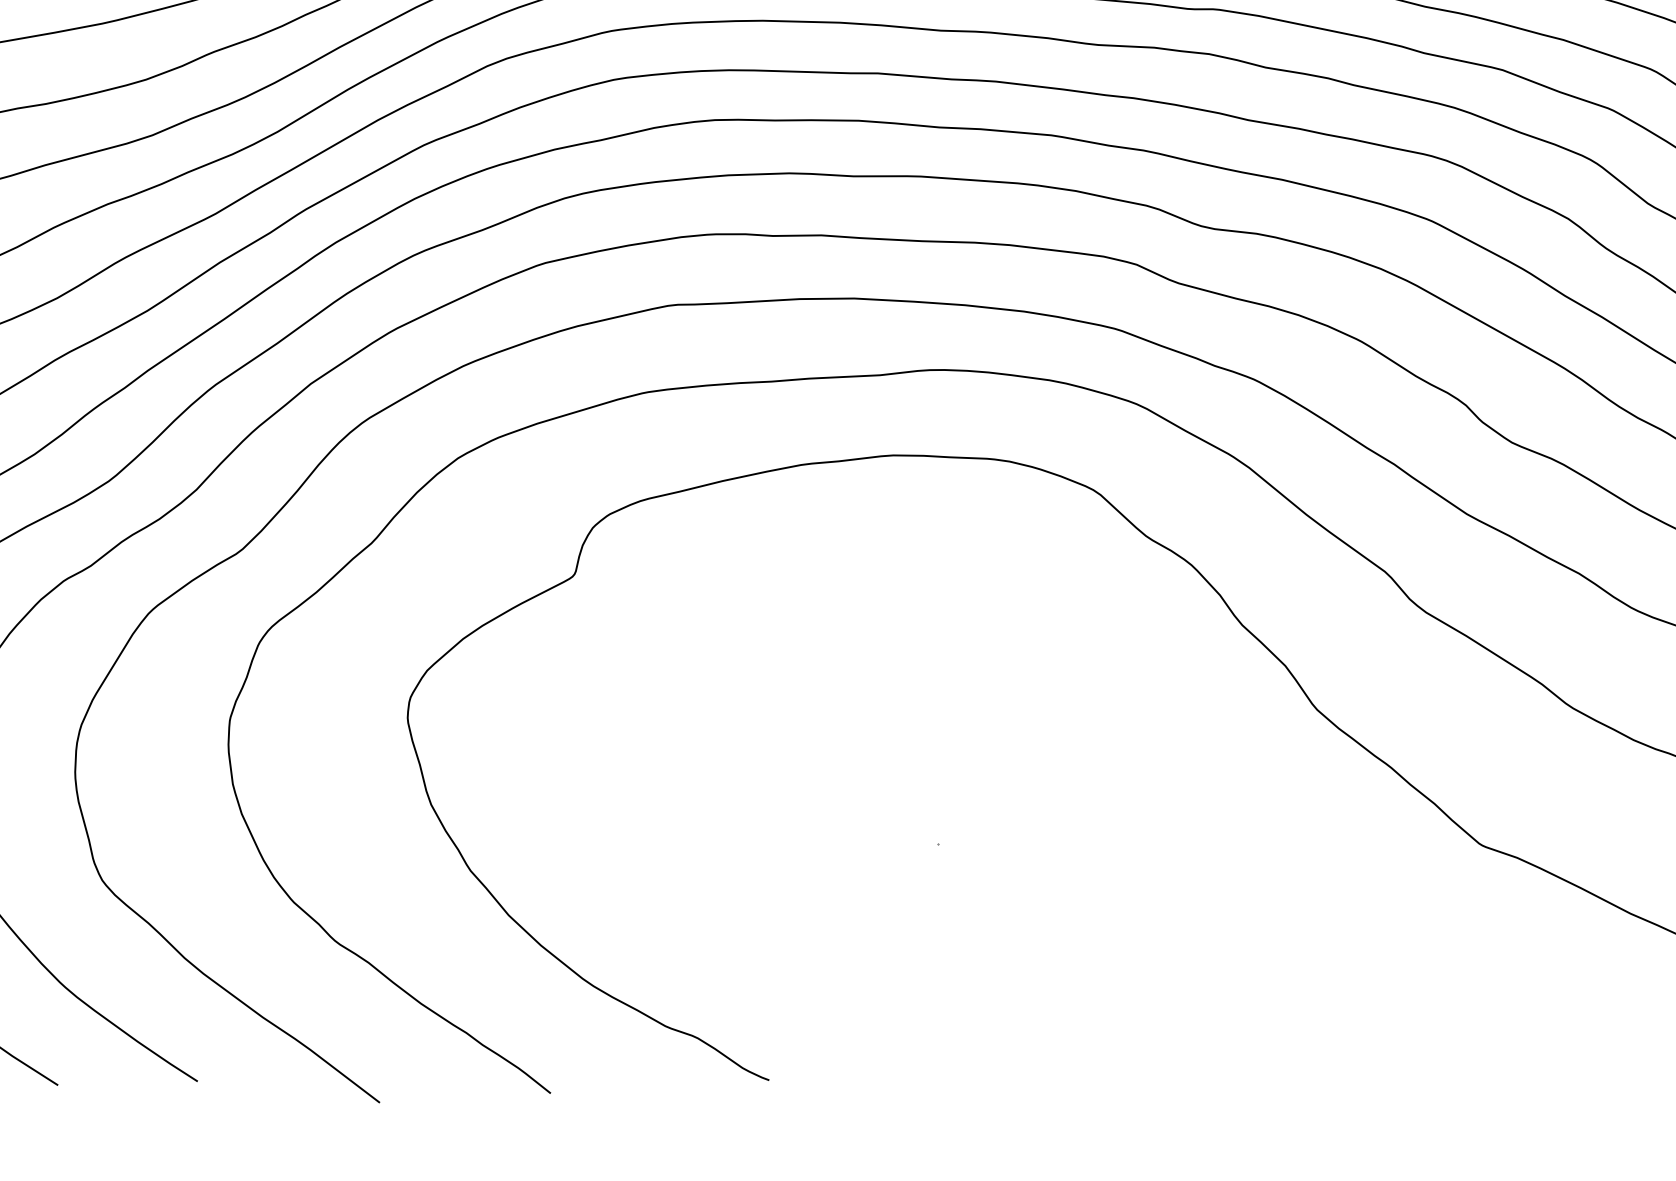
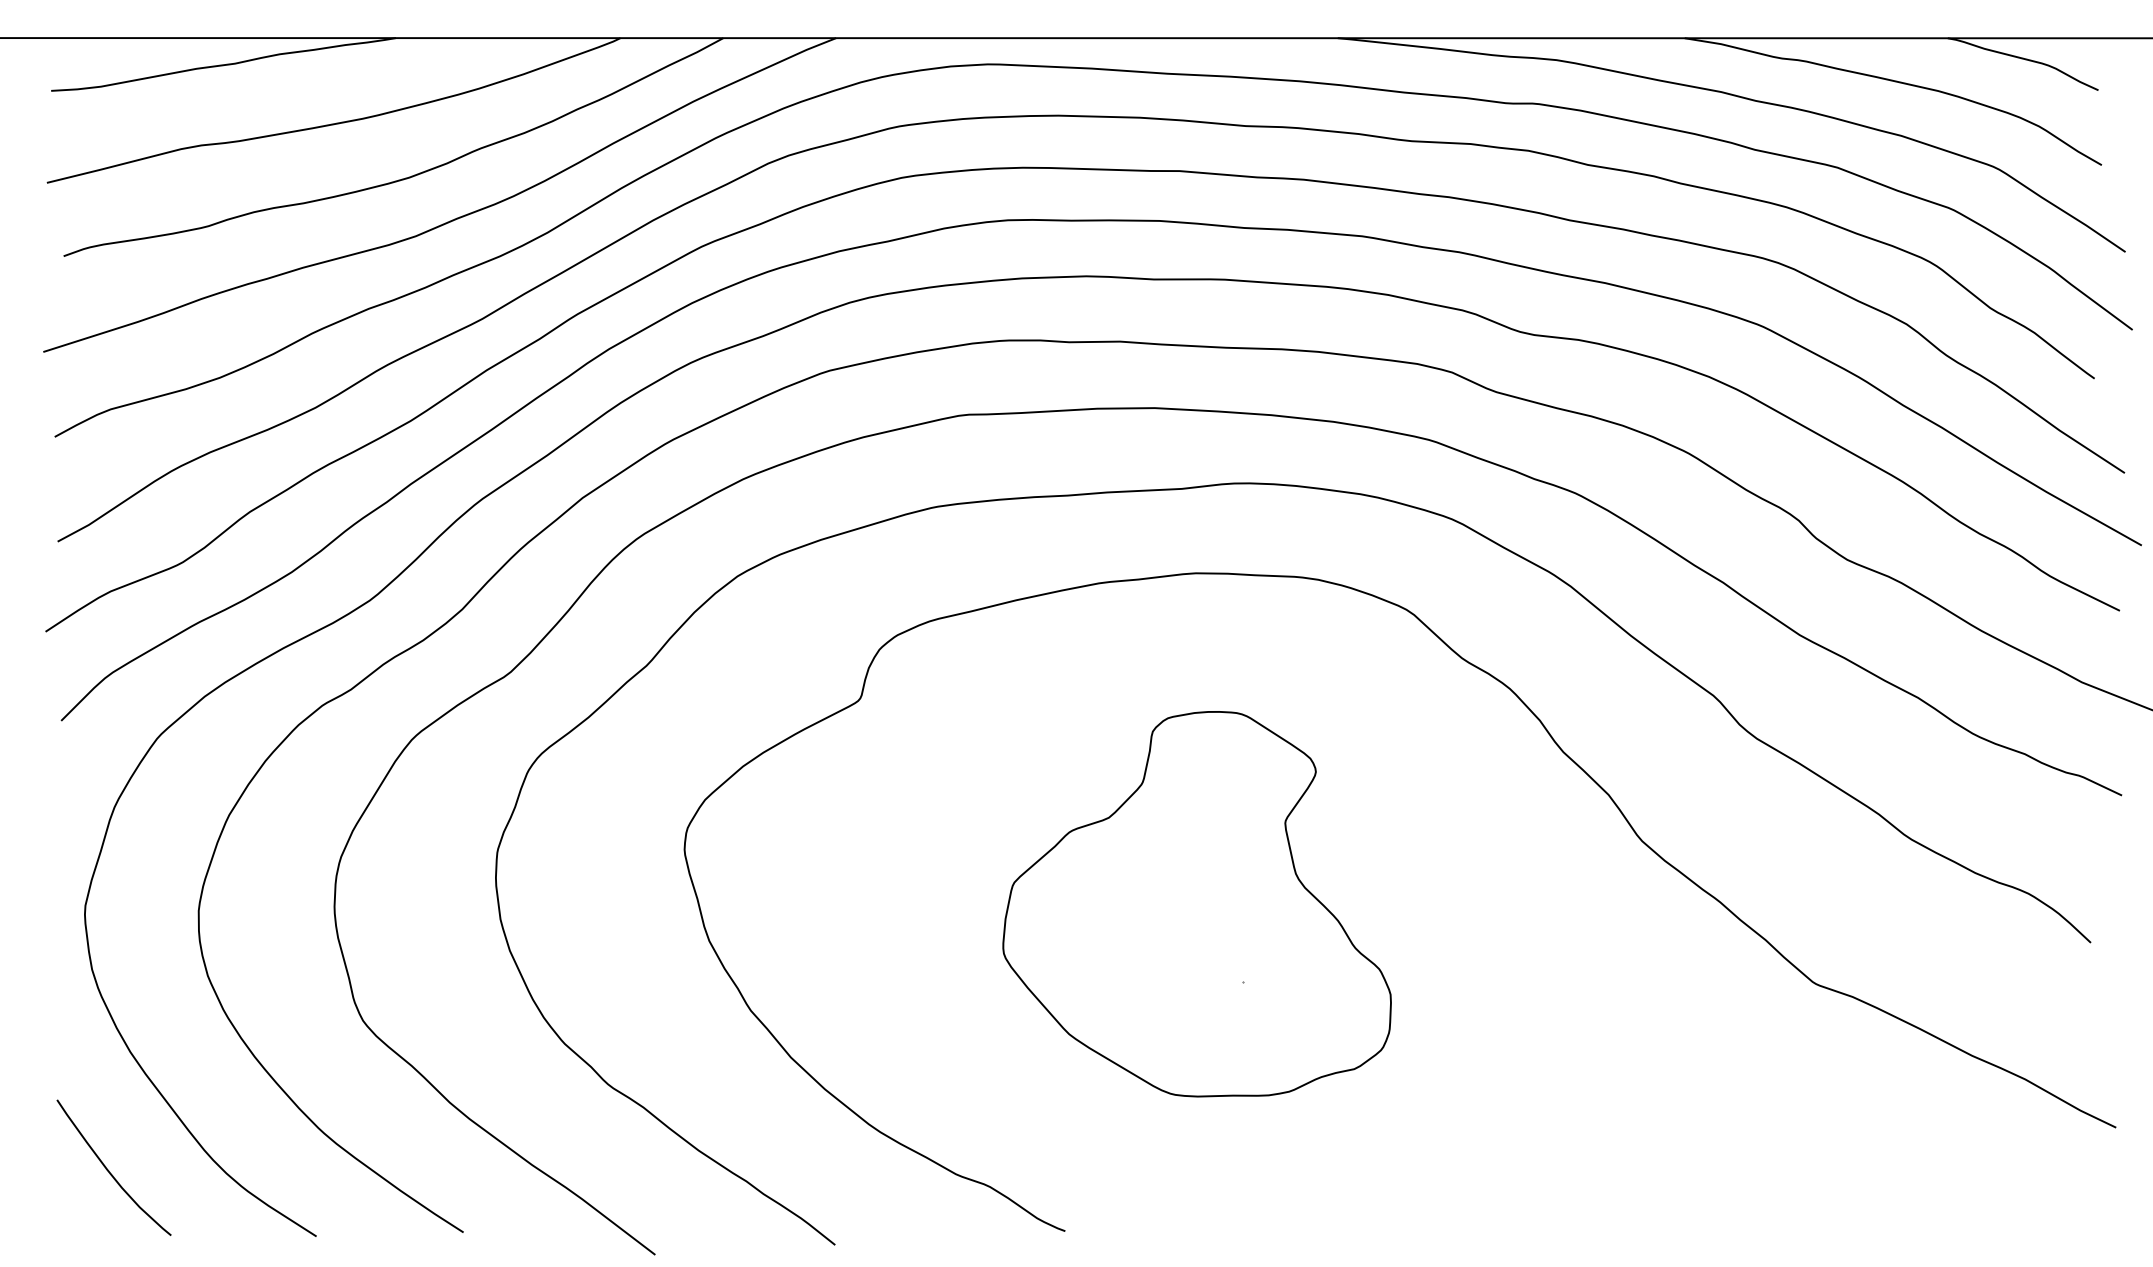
part: (893, 769) -> (1196, 904), added

